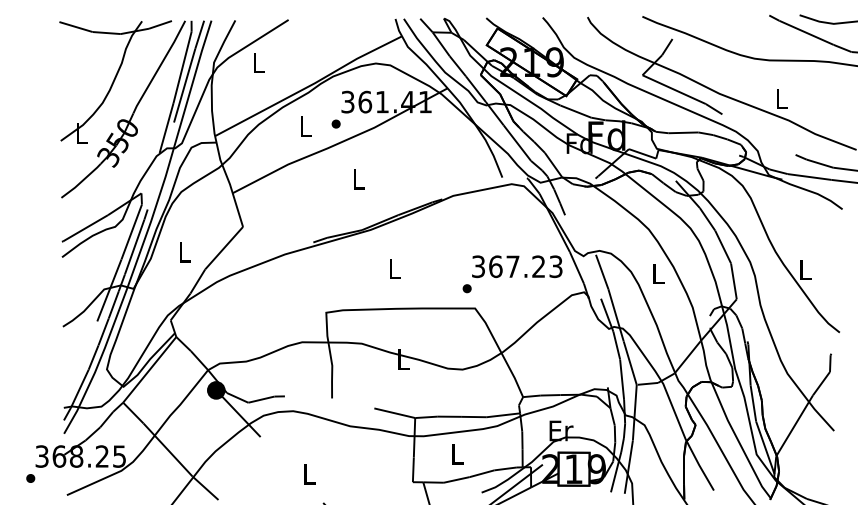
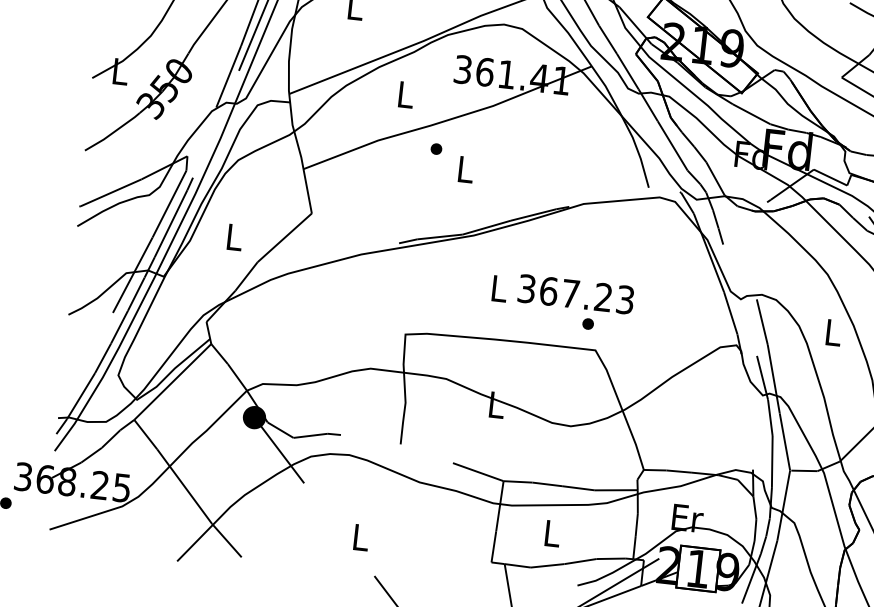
part: (335, 123) -> (435, 148), moved
text: (517, 266) -> (576, 294), moved

